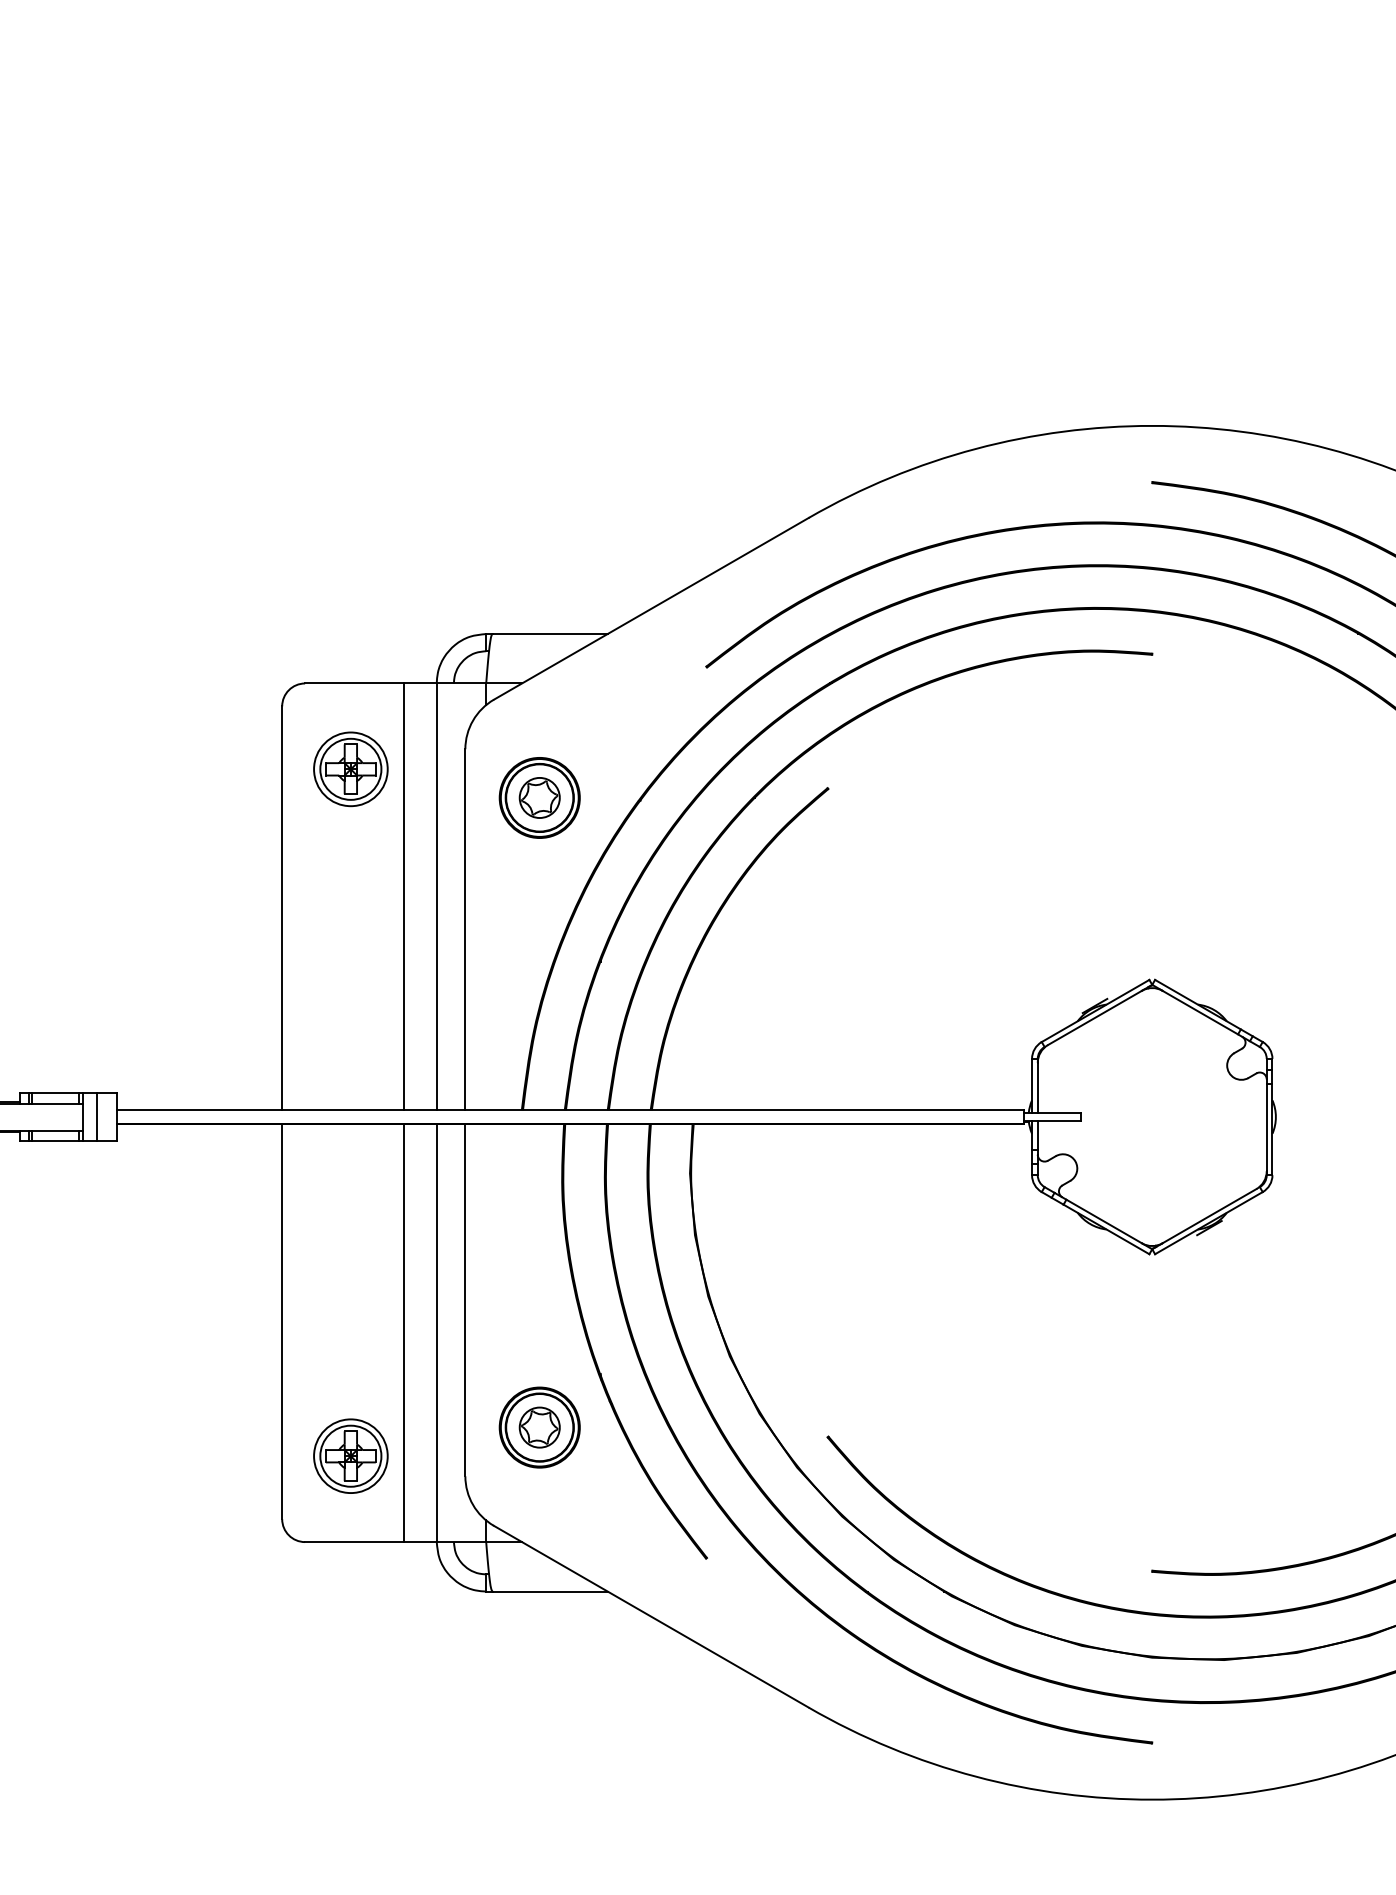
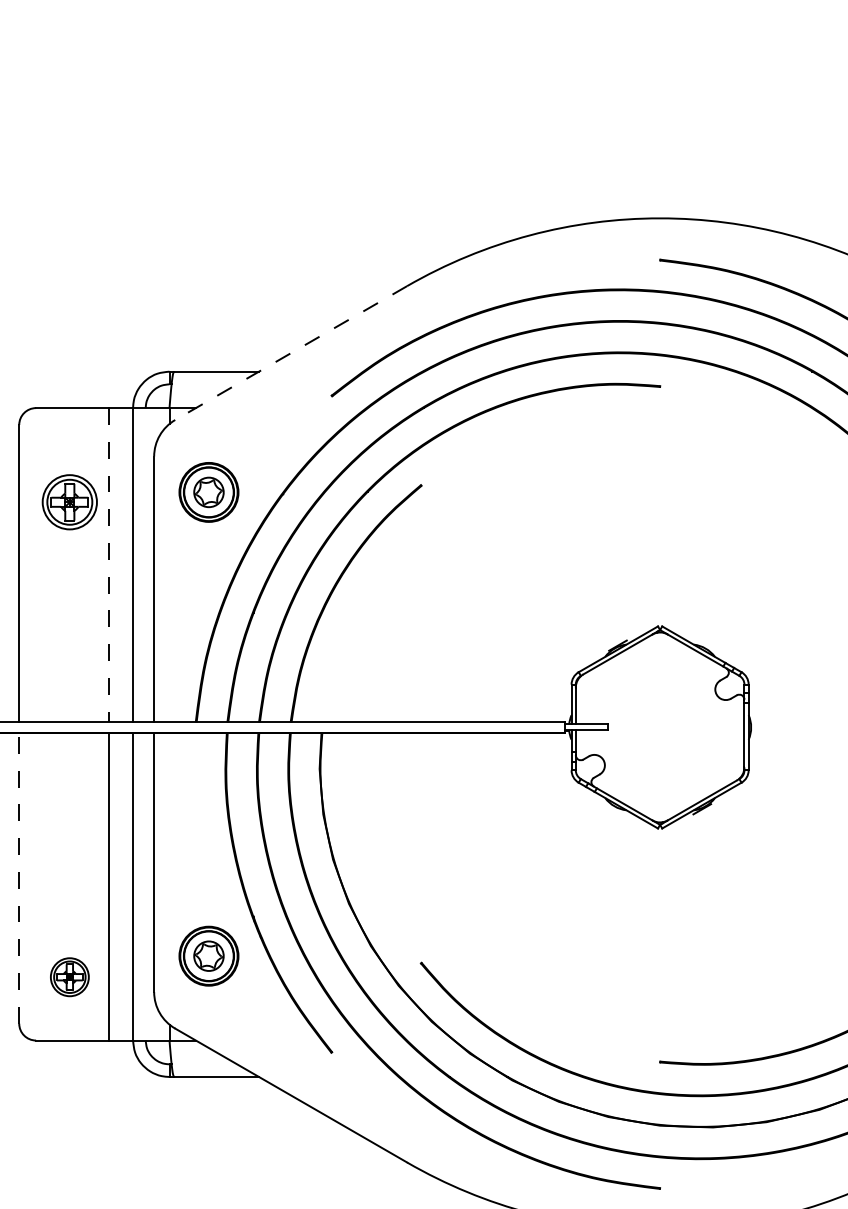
line: (651, 608) -> (291, 352), solid -> dashed
part: (350, 769) -> (69, 502), moved
line: (404, 897) -> (109, 565), solid -> dashed
line: (282, 1321) -> (19, 878), solid -> dashed
part: (350, 1455) -> (69, 976), size x0.7

